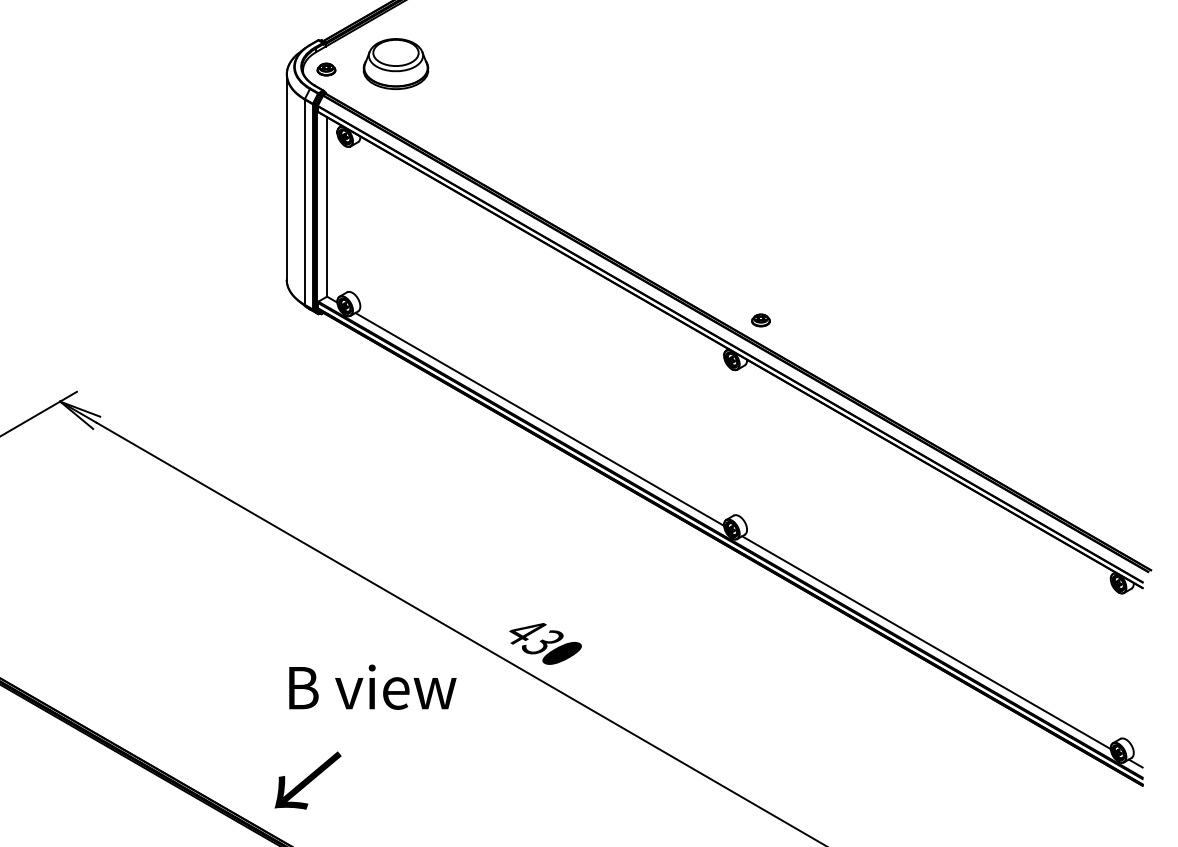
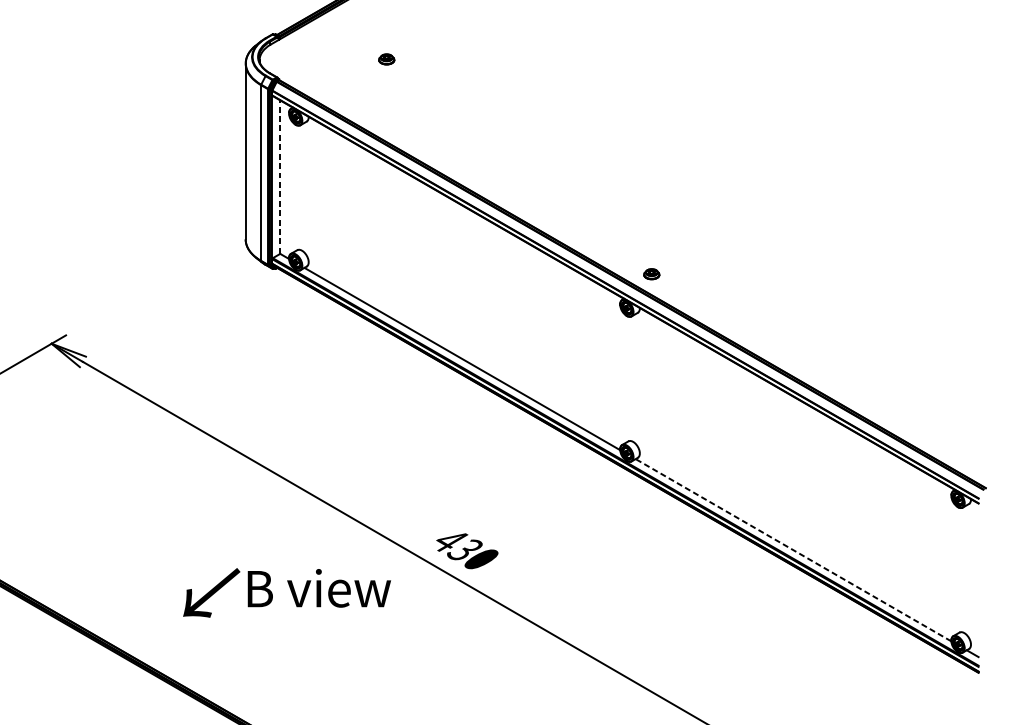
part: (395, 63) -> (338, 54), removed
part: (326, 69) -> (386, 59), moved
line: (327, 206) -> (280, 176), solid -> dashed
line: (926, 642) -> (793, 550), solid -> dashed
text: (307, 780) -> (211, 592), moved

